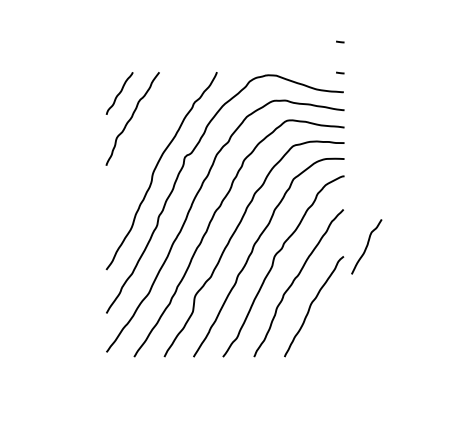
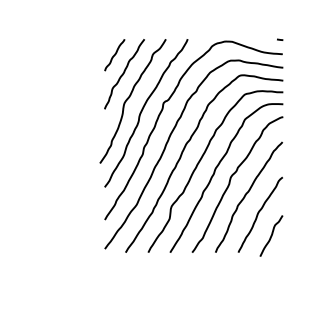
line: (340, 41) -> (280, 16), removed
curve: (139, 150) -> (129, 97), added
curve: (366, 246) -> (271, 235), moved

